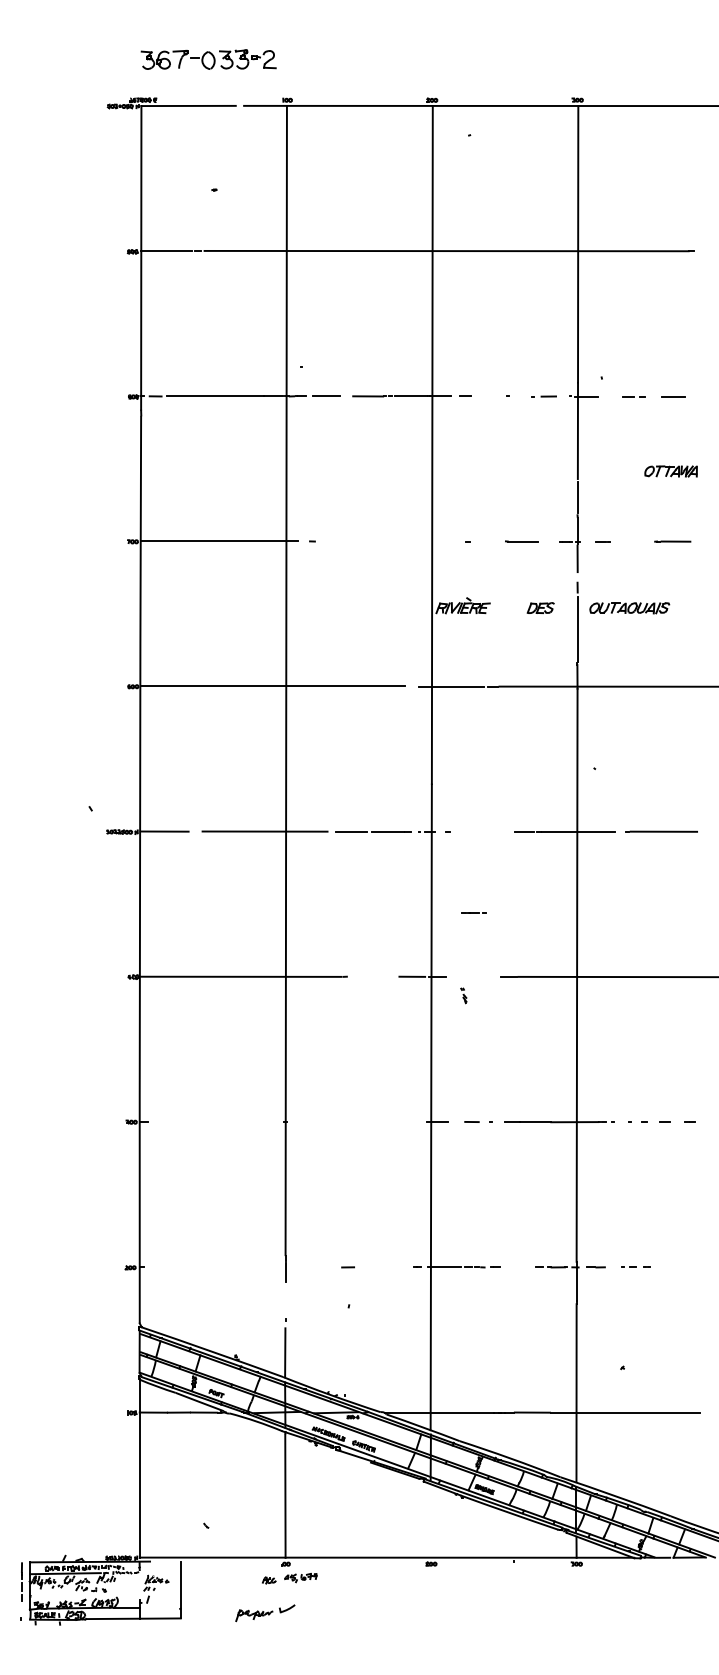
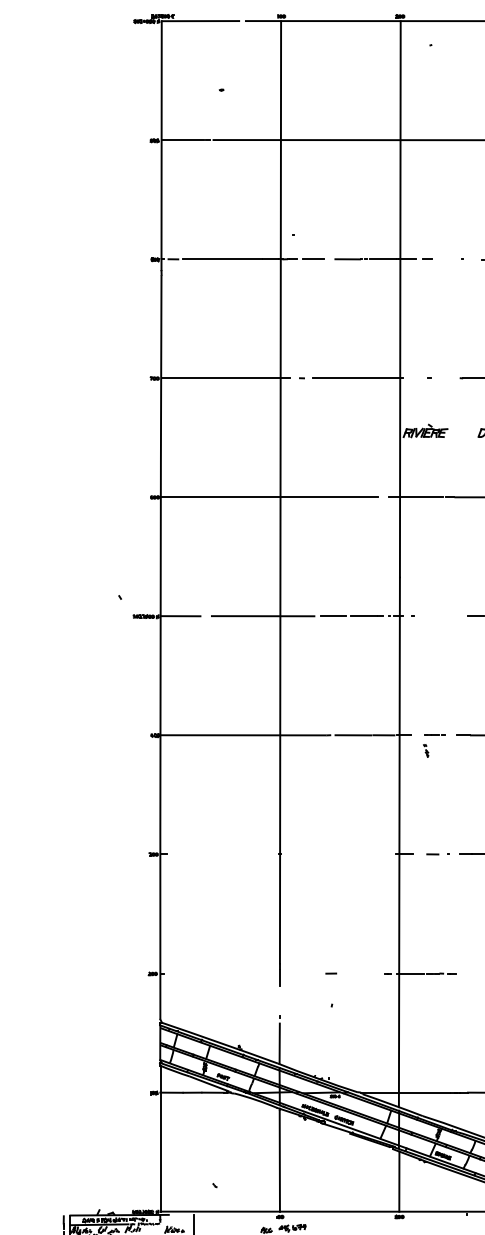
line: (380, 541) -> (357, 378), added
line: (473, 912) -> (434, 735), moved
line: (374, 976) -> (352, 735), added
line: (431, 1520) -> (399, 1181), added

